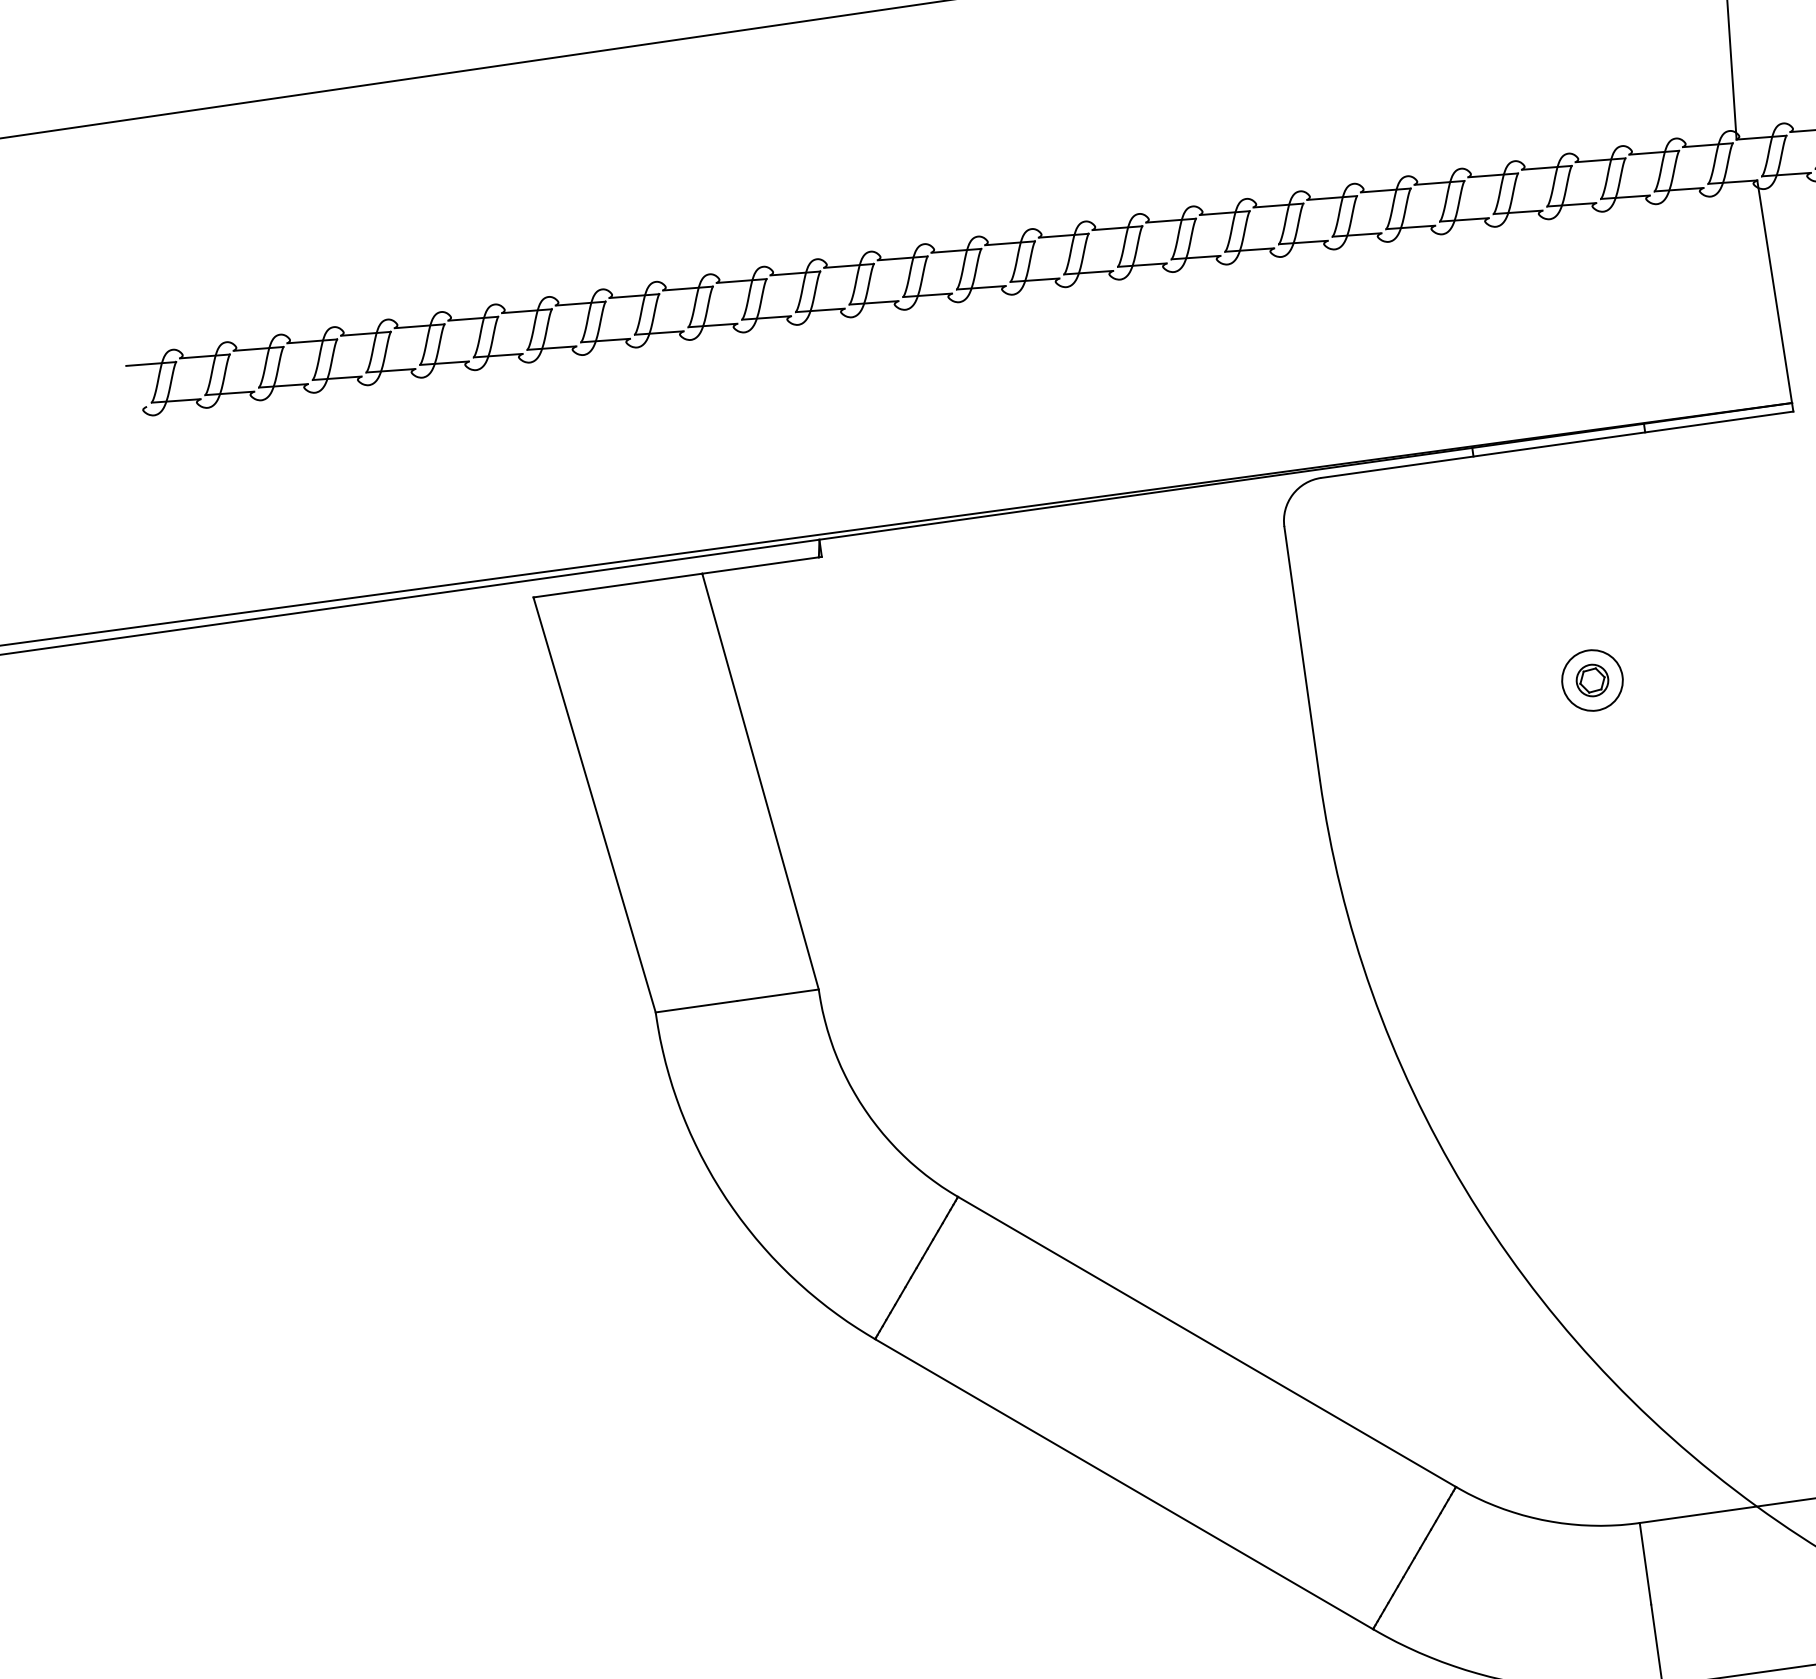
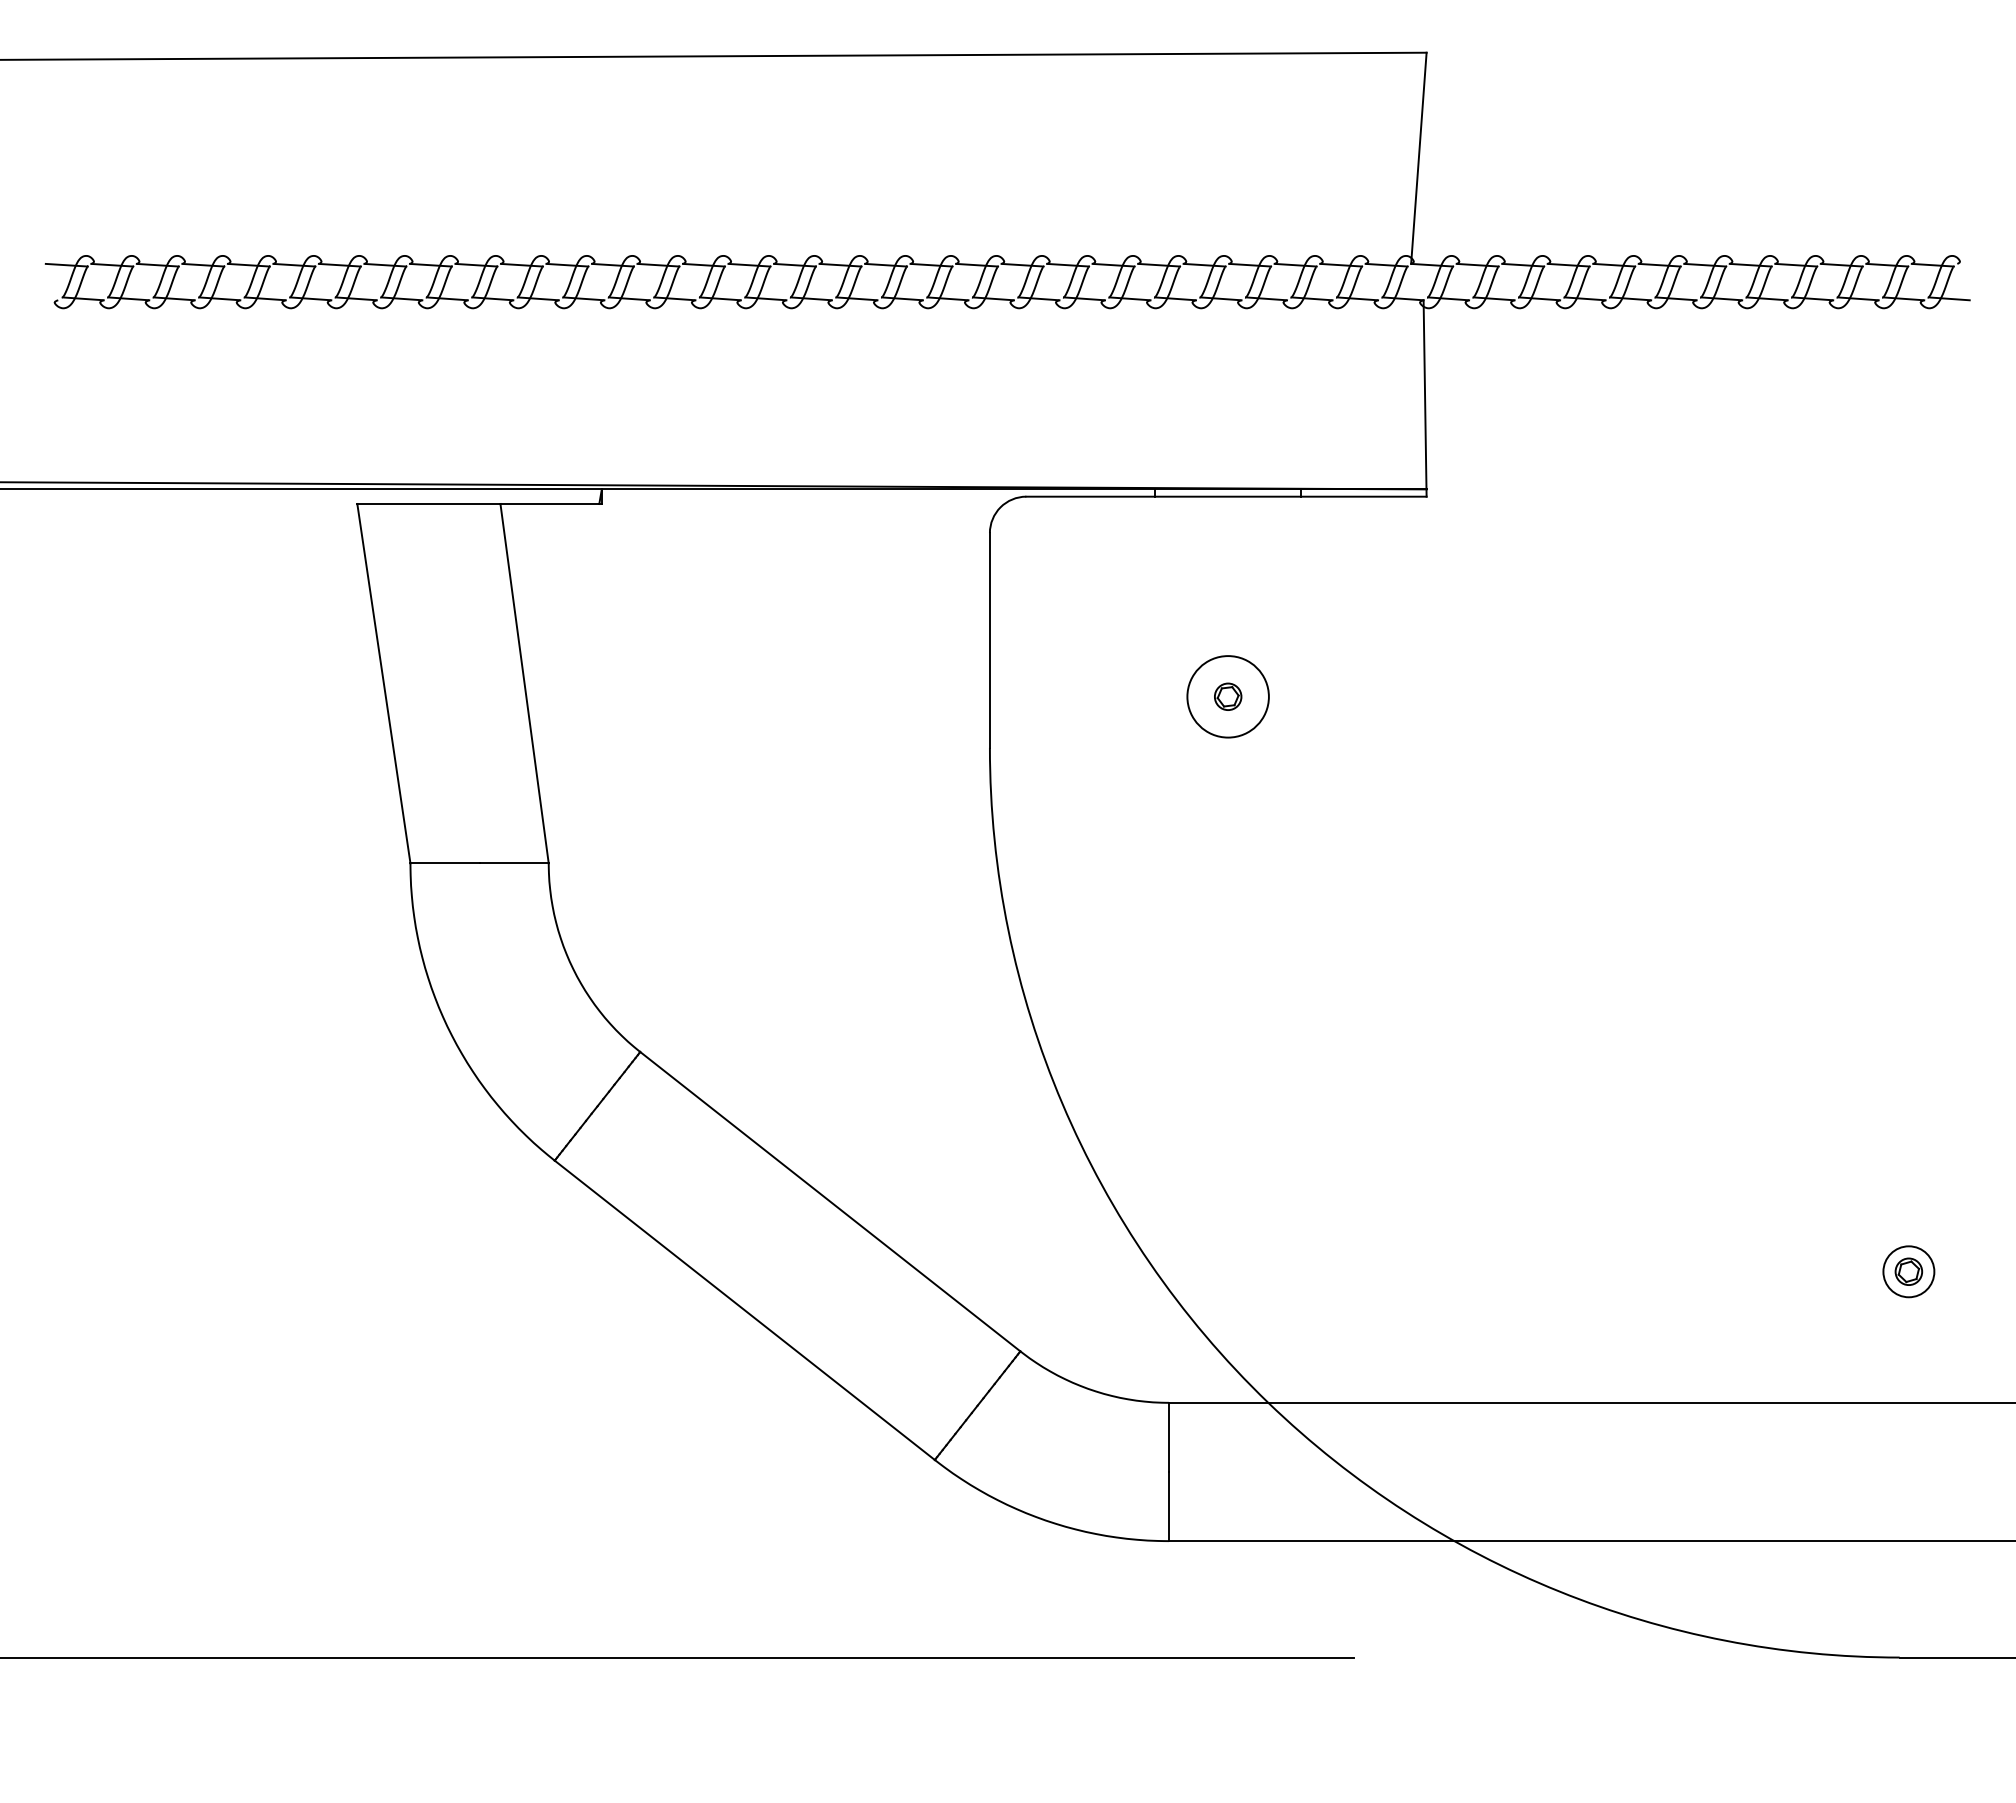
circle: (1591, 680) -> (1227, 696), size x1.6

